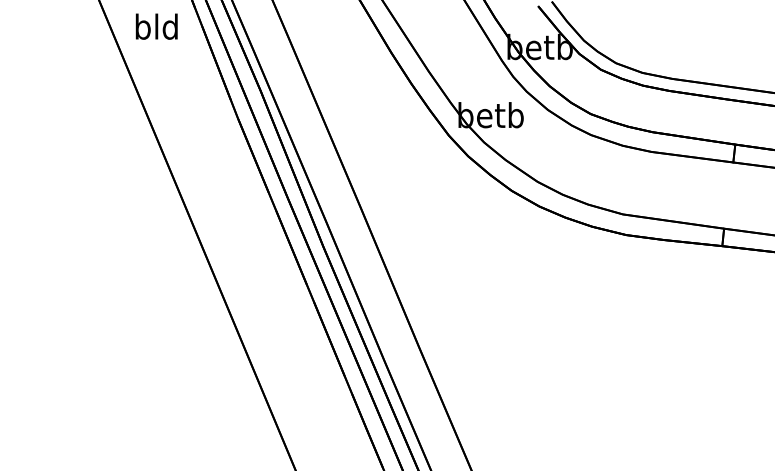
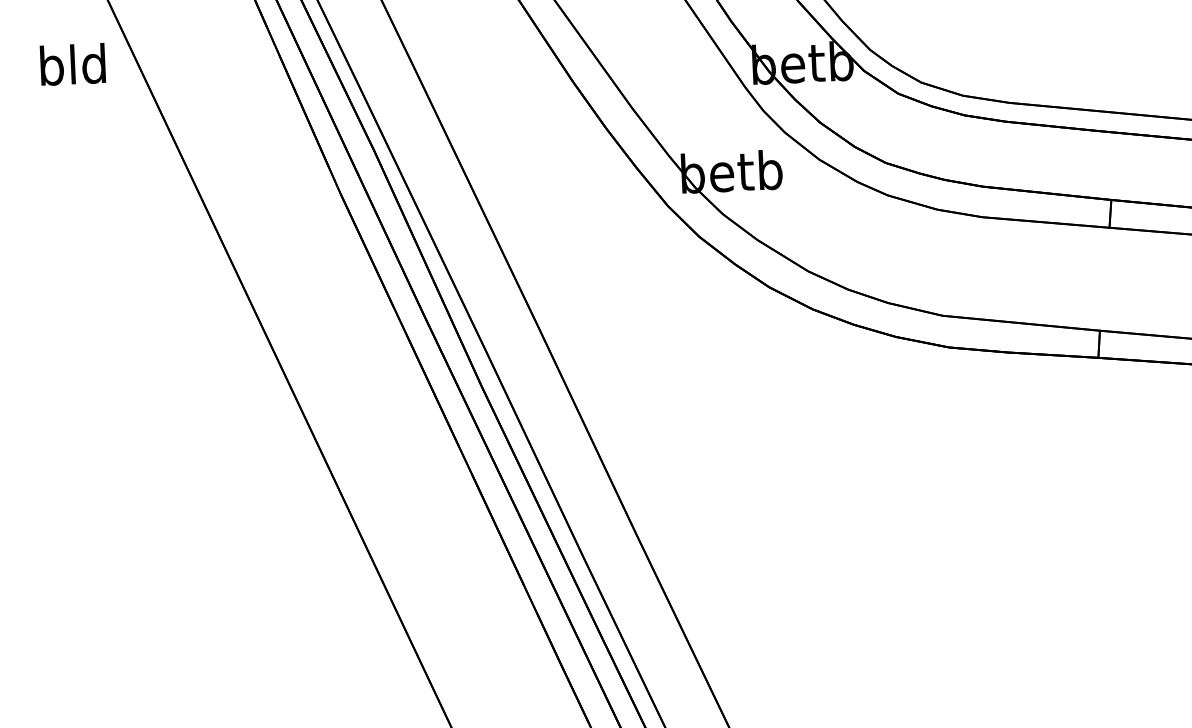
text: (156, 26) -> (72, 64), moved

